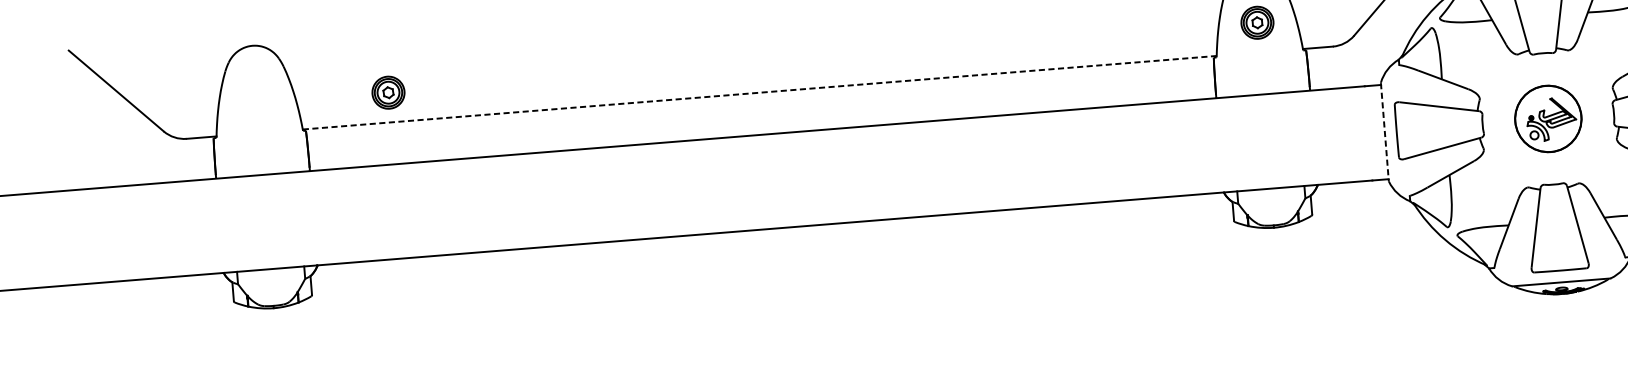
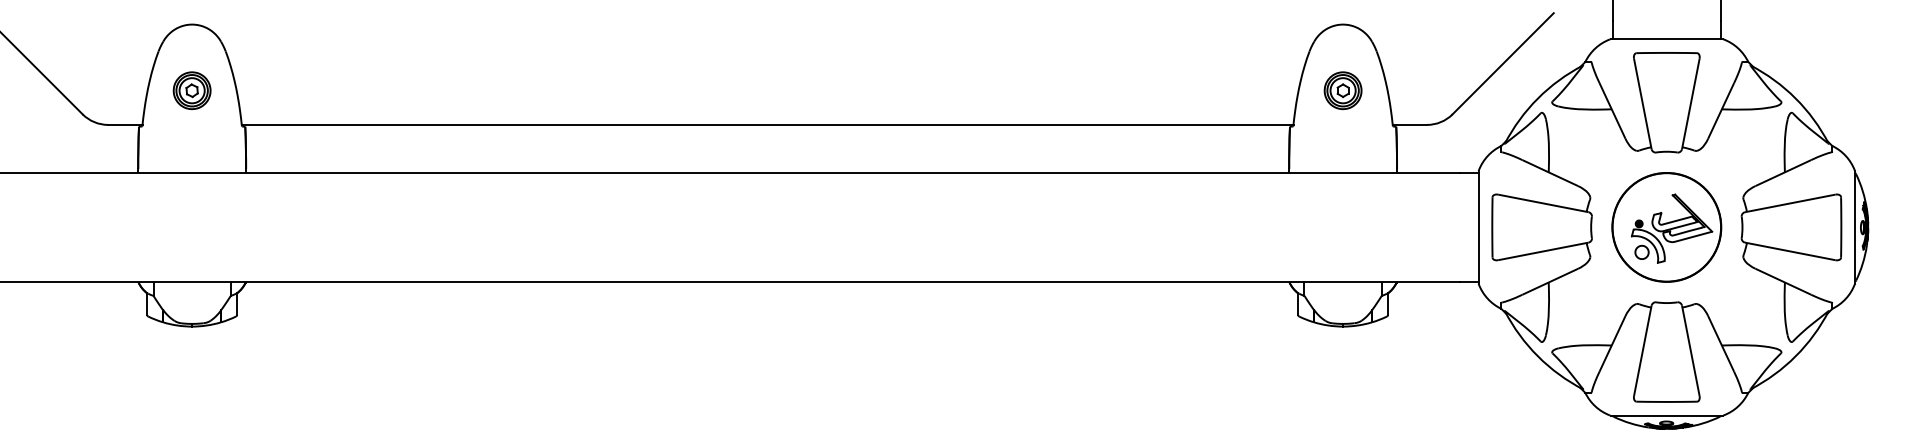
part: (387, 92) -> (191, 90), moved
line: (759, 92) -> (767, 124), dashed -> solid
part: (1548, 119) -> (1666, 227), size x1.43
line: (1384, 132) -> (1478, 227), dashed -> solid

